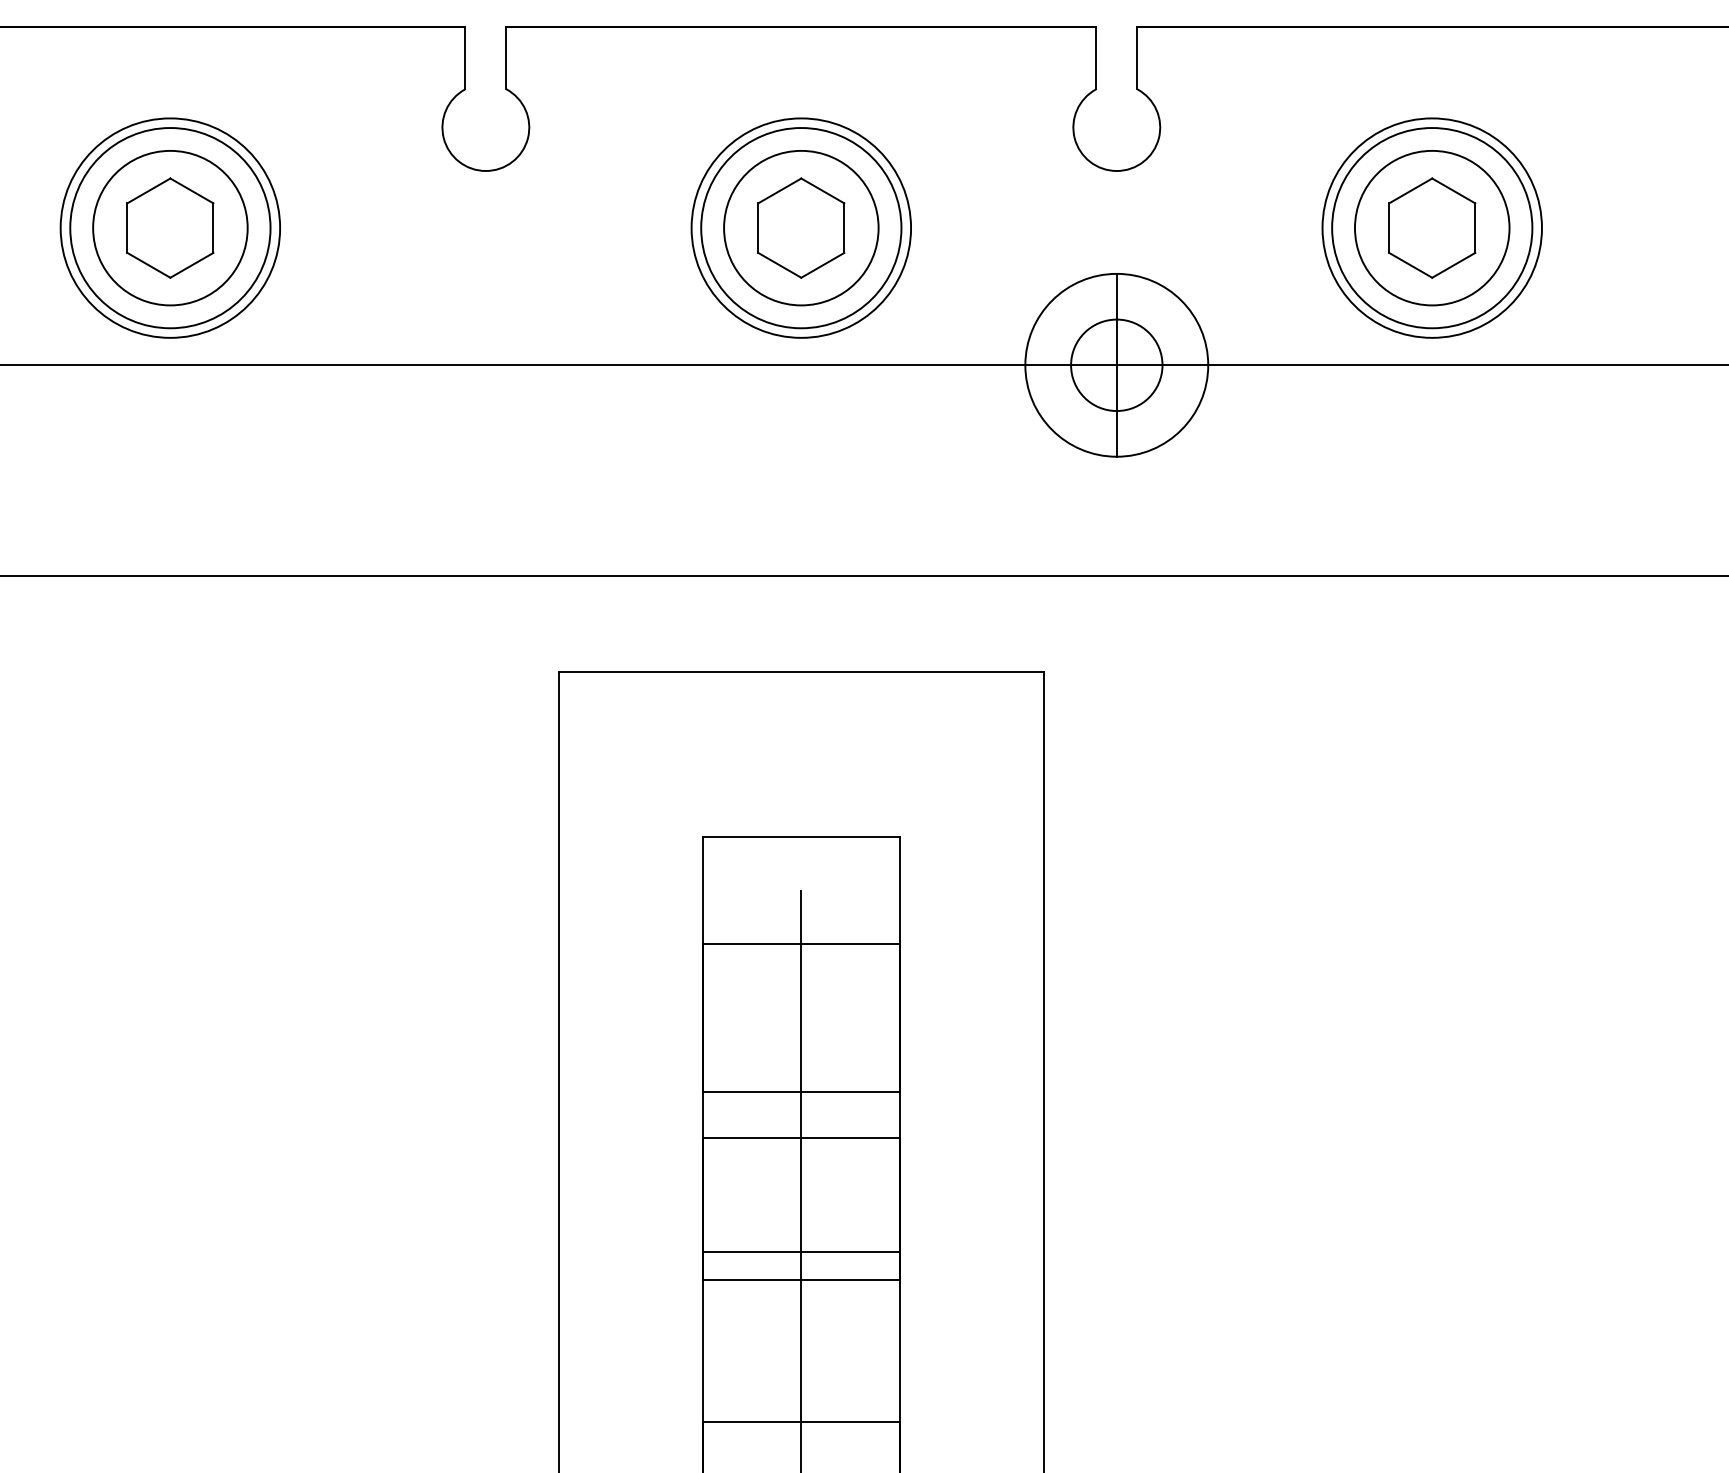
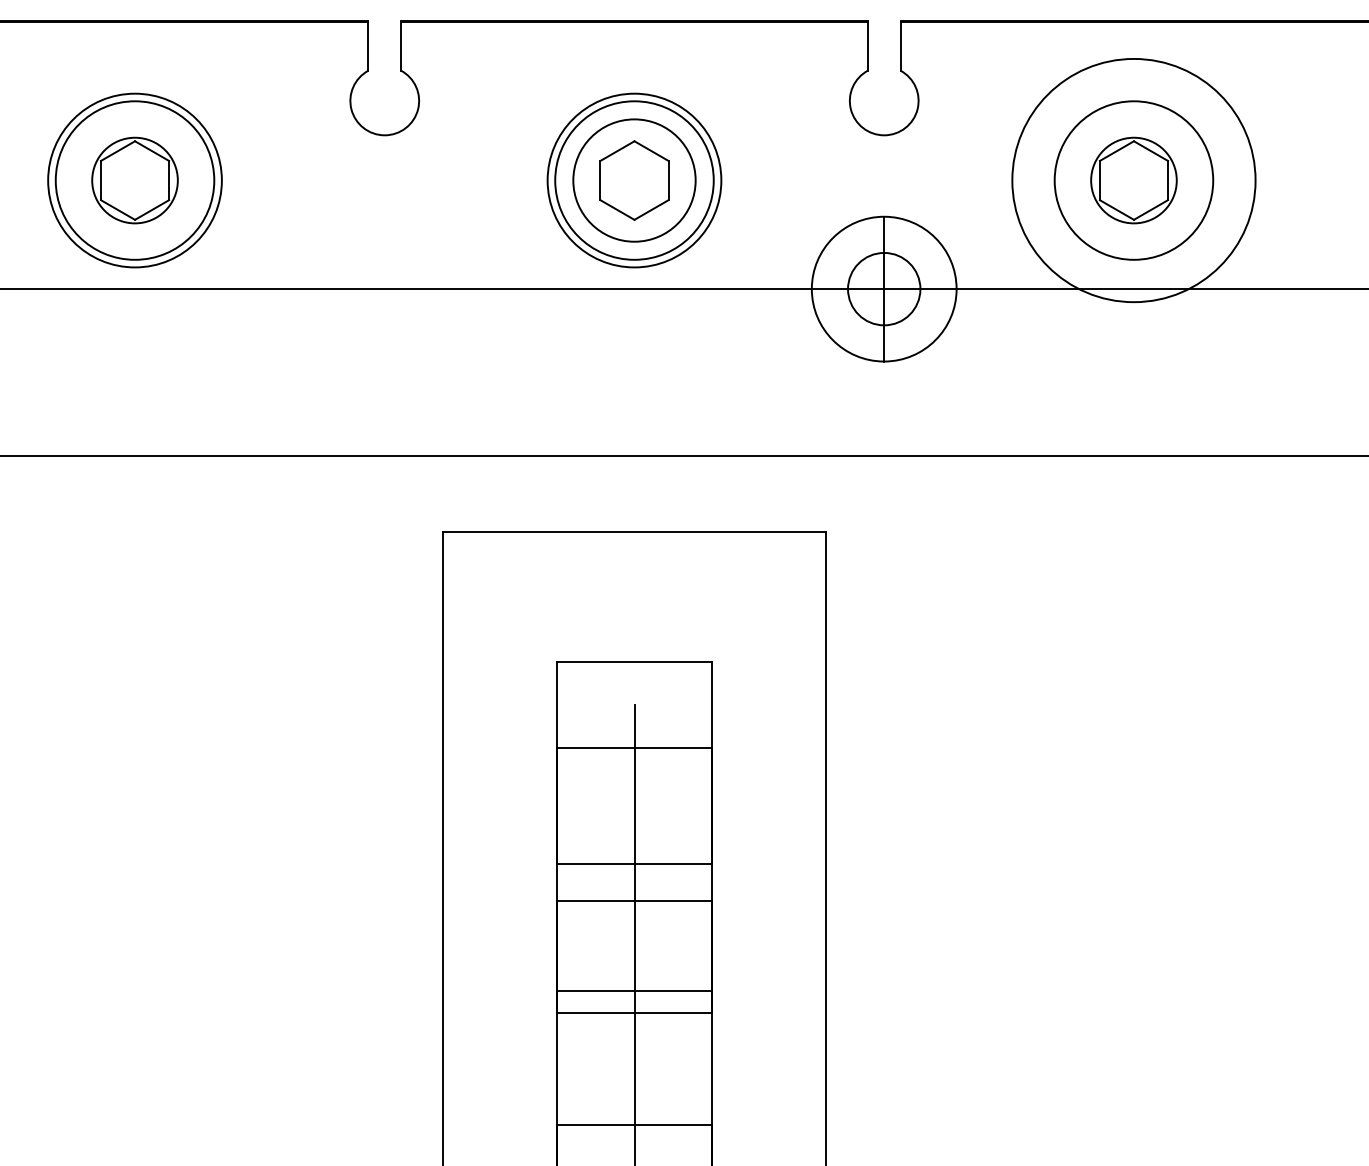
circle: (169, 228) -> (134, 180), size x0.7
circle: (1431, 228) -> (1133, 180), size x0.7
circle: (1431, 228) -> (1133, 180), size x1.4

